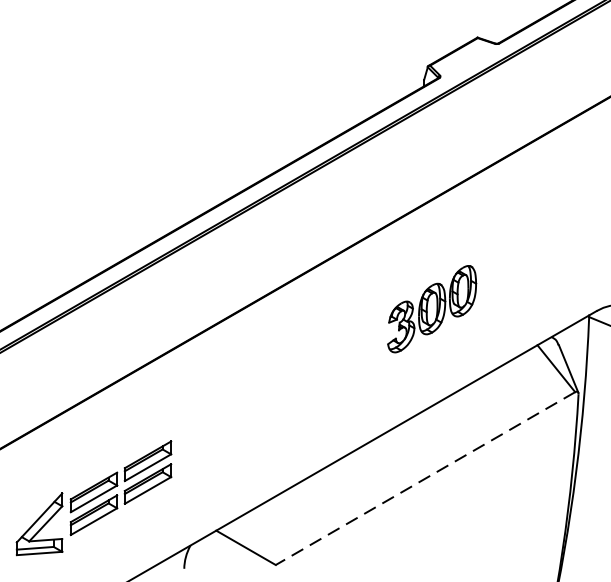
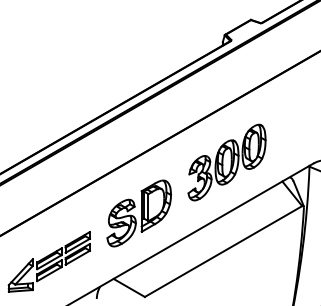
part: (431, 309) -> (226, 162), size x1.67
part: (263, 406) -> (138, 213), added
line: (425, 478) -> (223, 251), dashed -> solid

